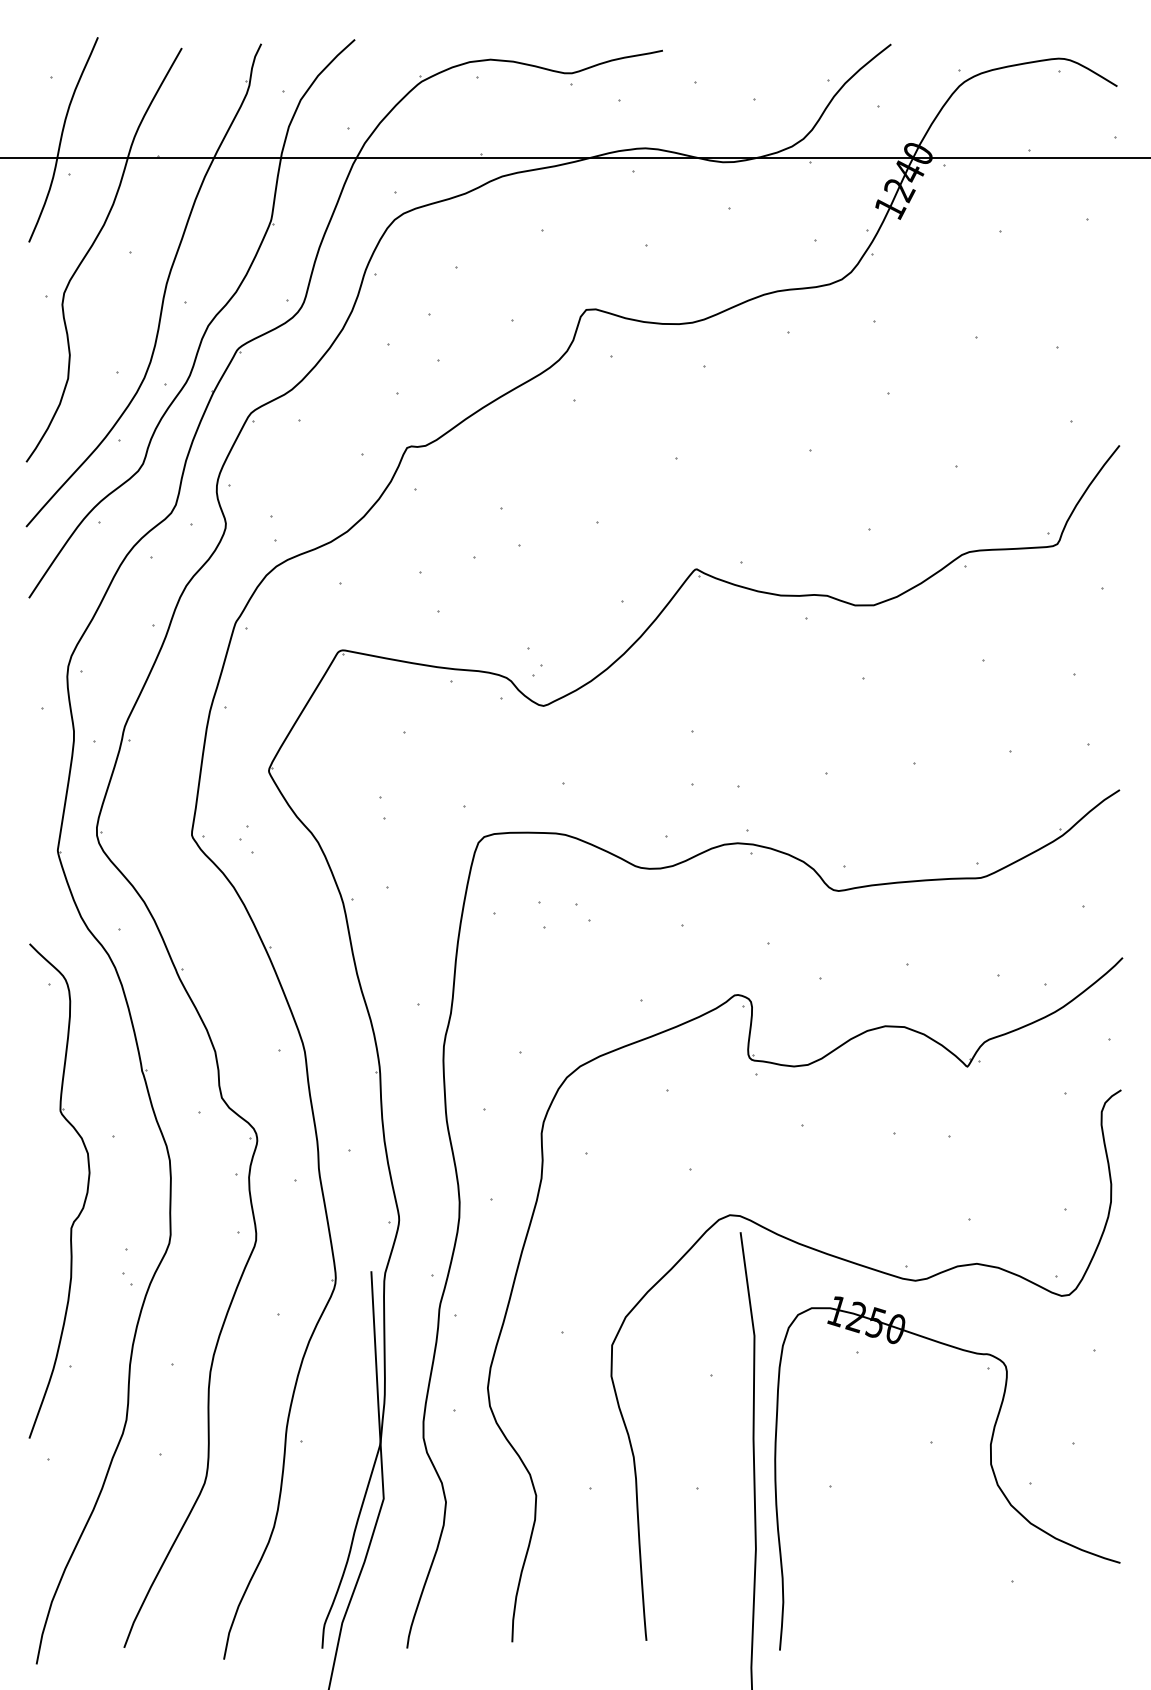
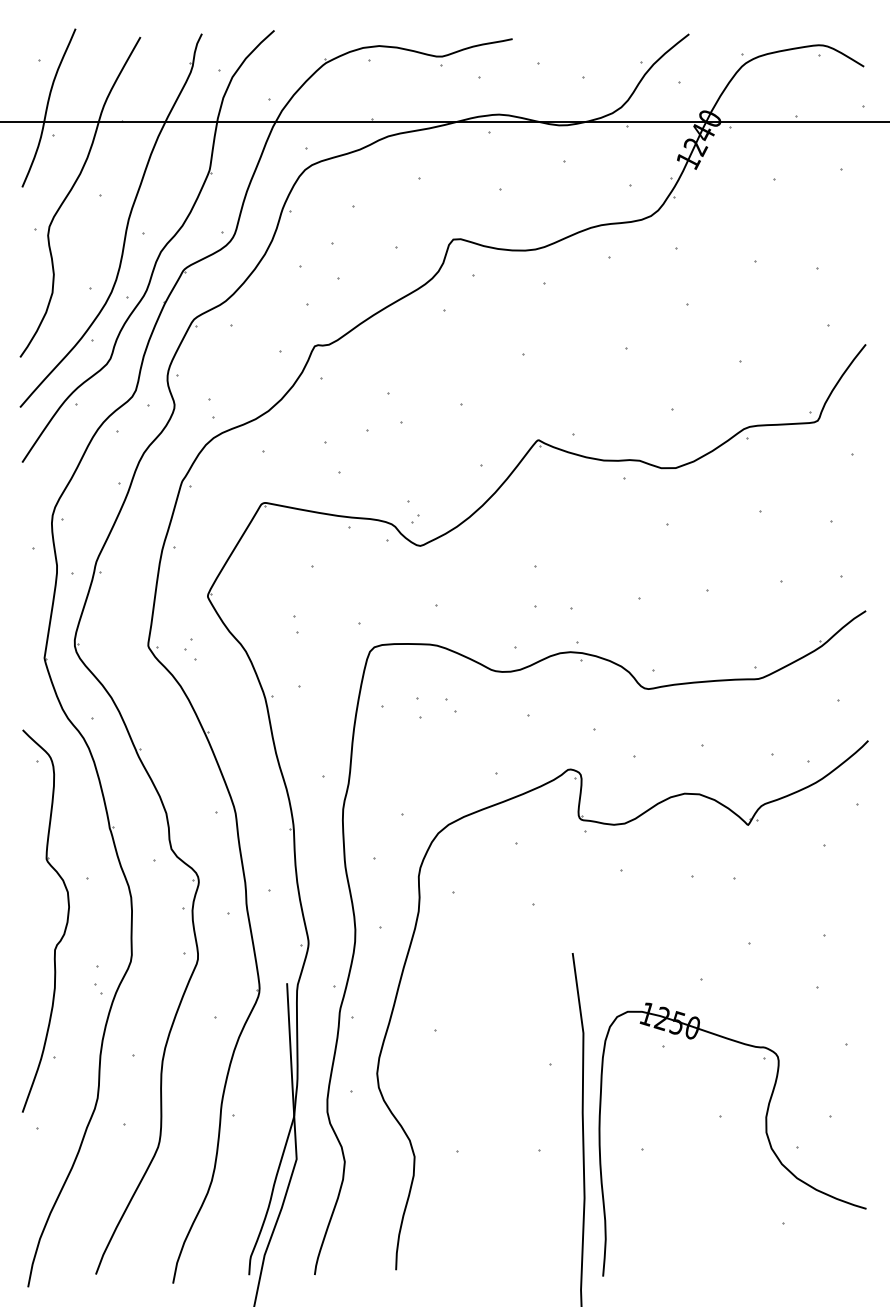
curve: (895, 1278) -> (692, 988), removed

